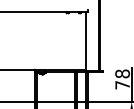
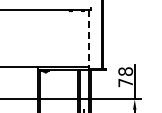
line: (85, 40) -> (88, 38), solid -> dashed

